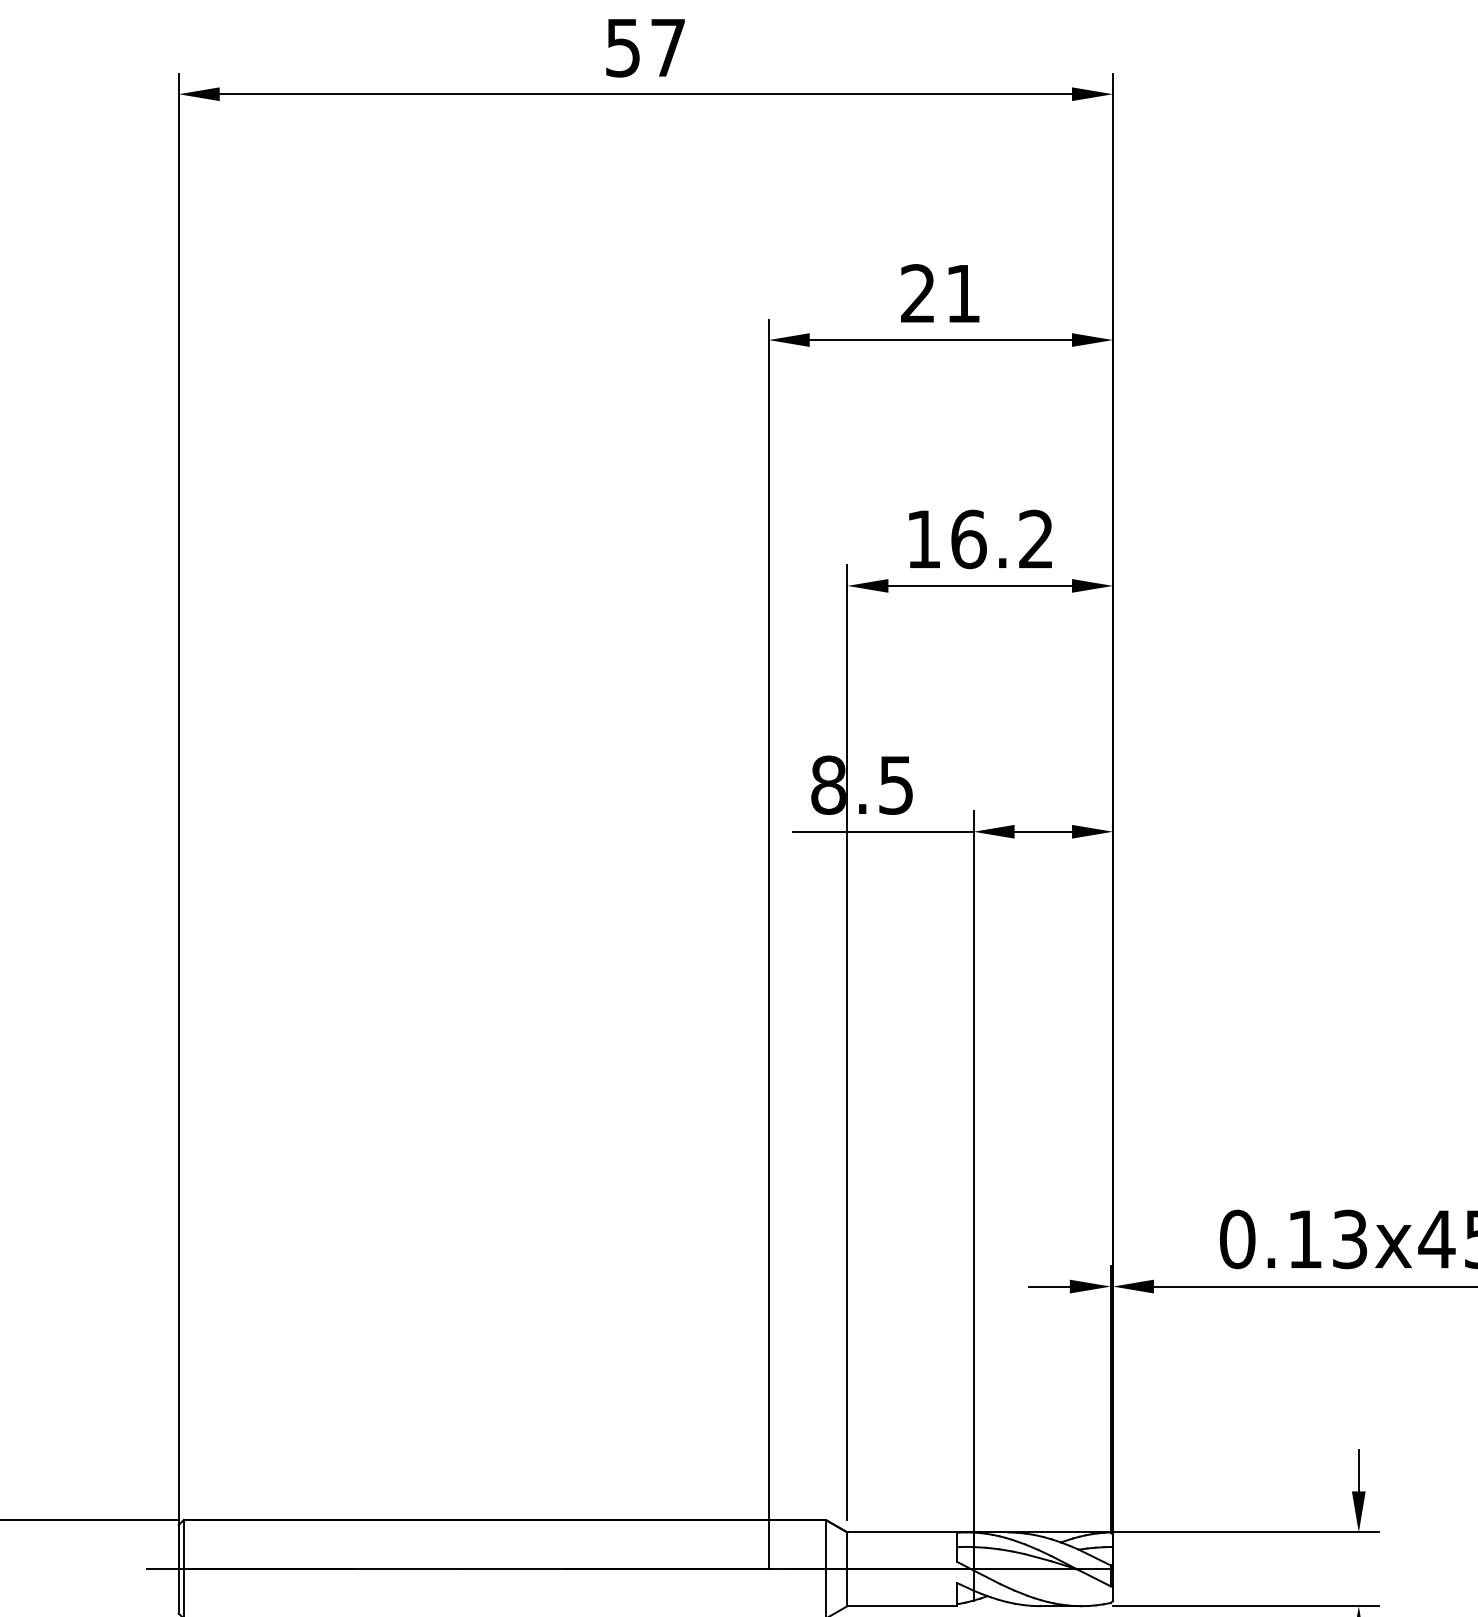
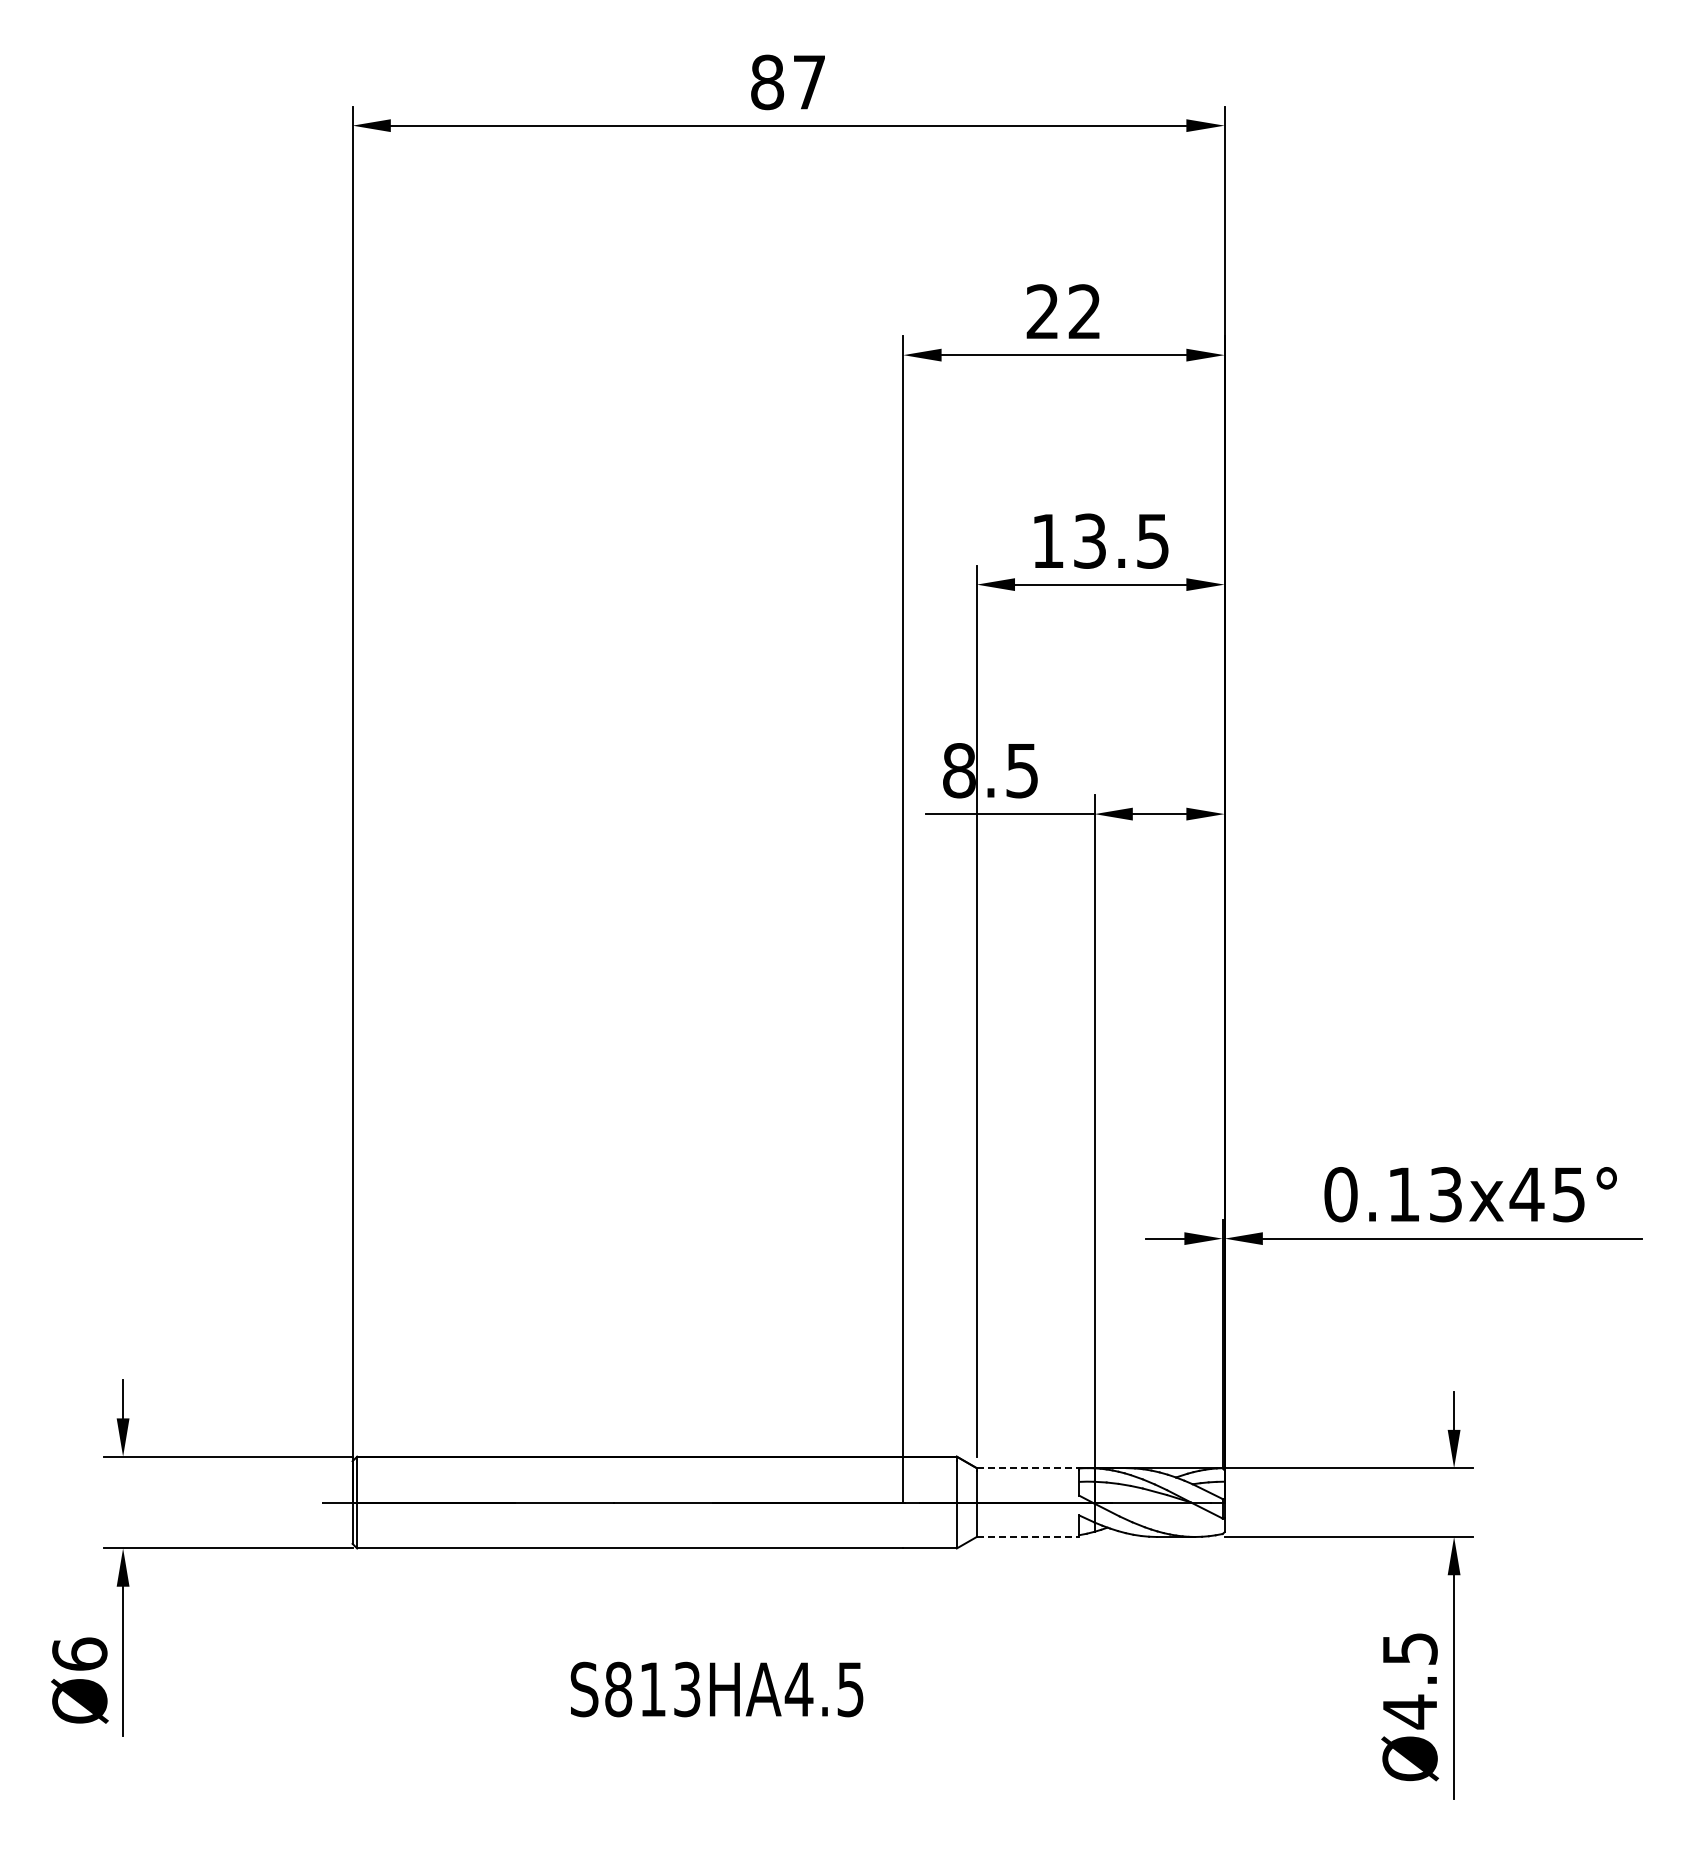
text: (623, 47) -> (767, 82), 57 -> 87
text: (961, 293) -> (1083, 311), 21 -> 22
text: (1001, 538) -> (1120, 540), 16.2 -> 13.5
line: (902, 1532) -> (1028, 1468), solid -> dashed
line: (902, 1605) -> (1028, 1536), solid -> dashed

